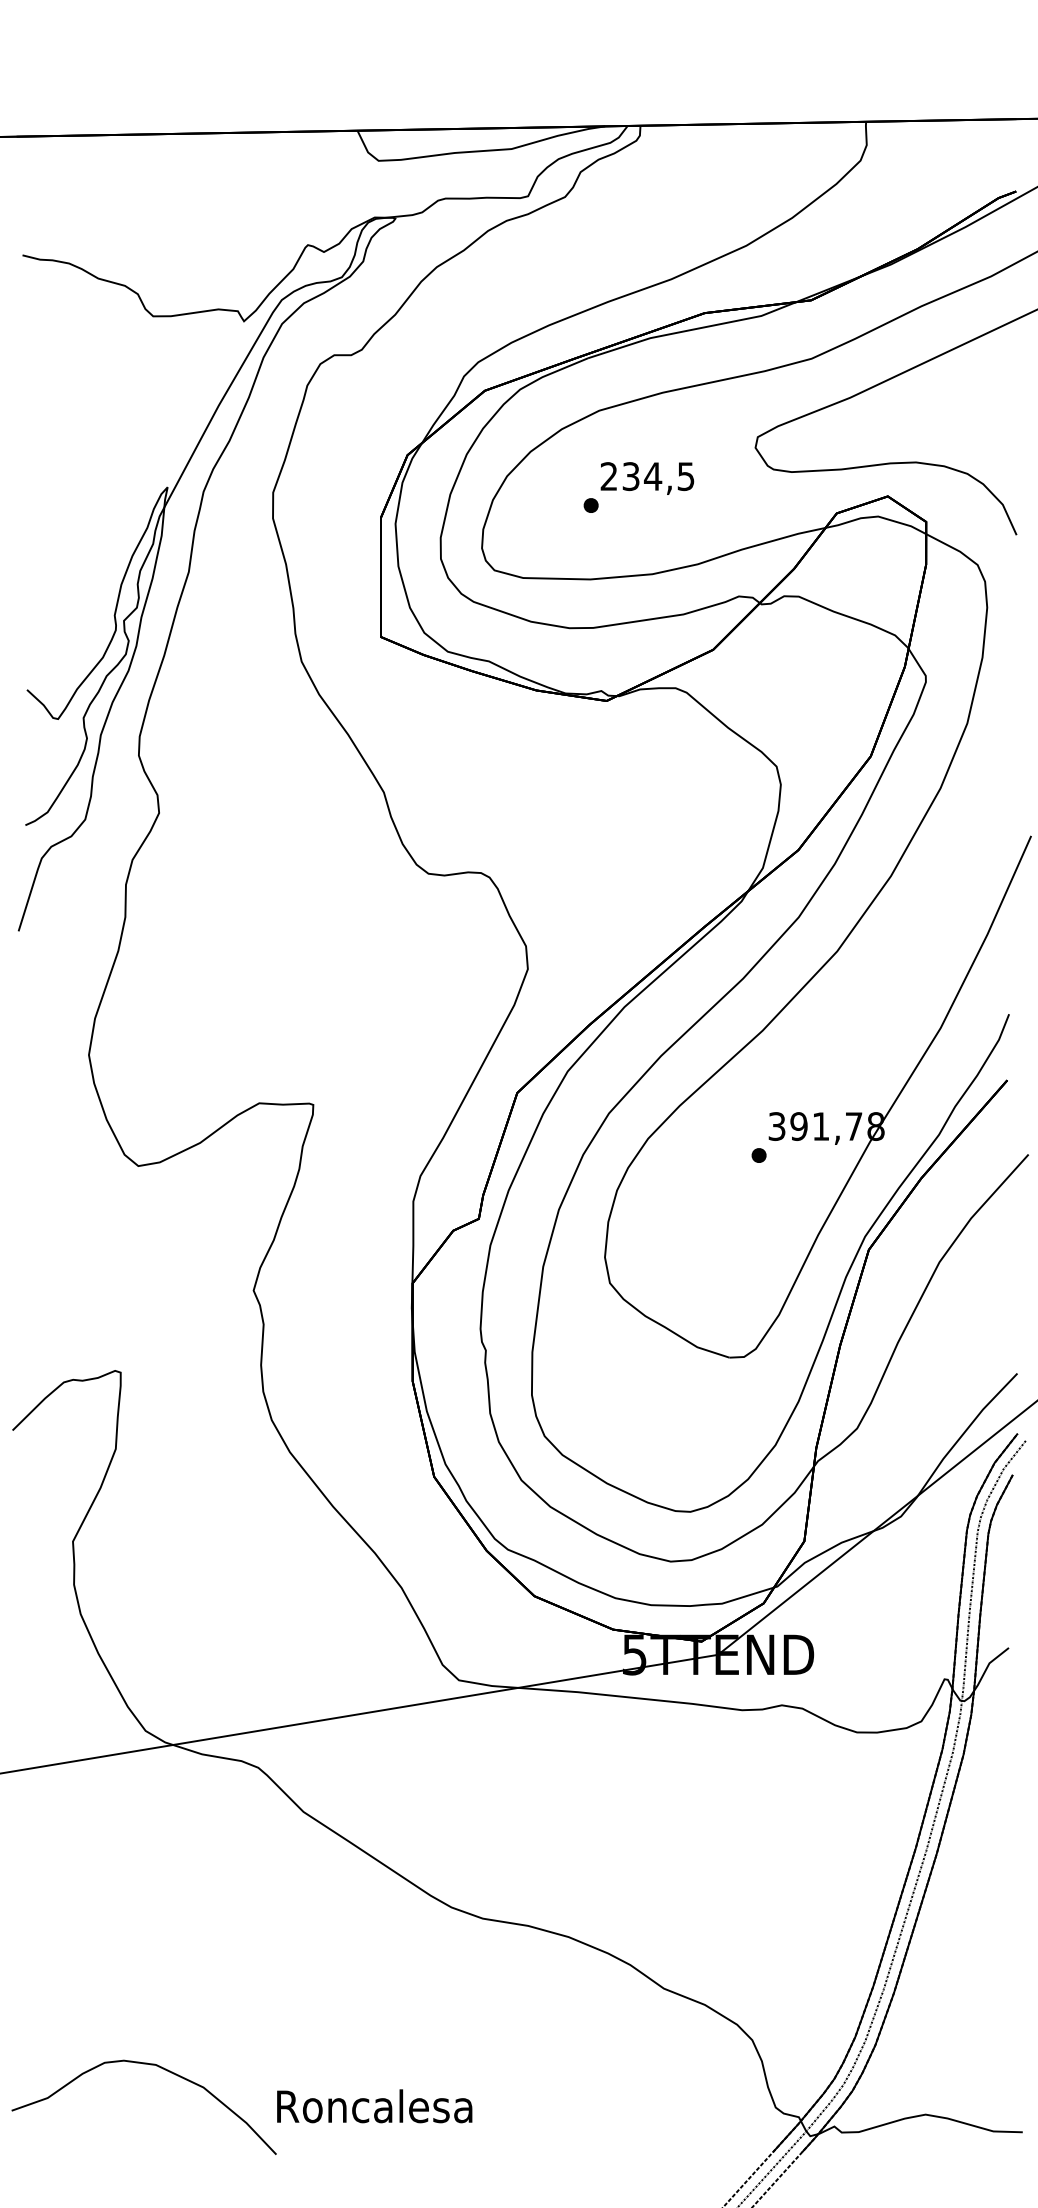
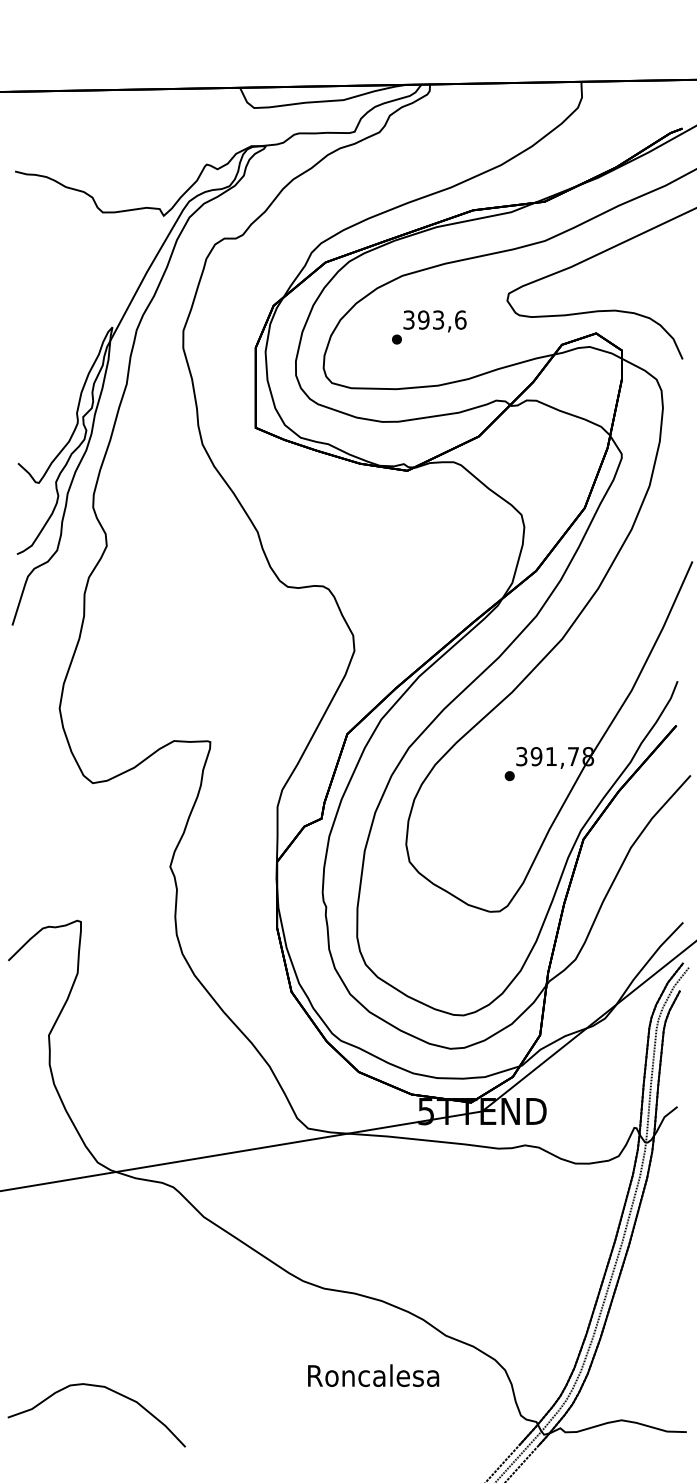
text: (647, 475) -> (434, 319), 234,5 -> 393,6
text: (374, 2106) -> (373, 1375), moved

